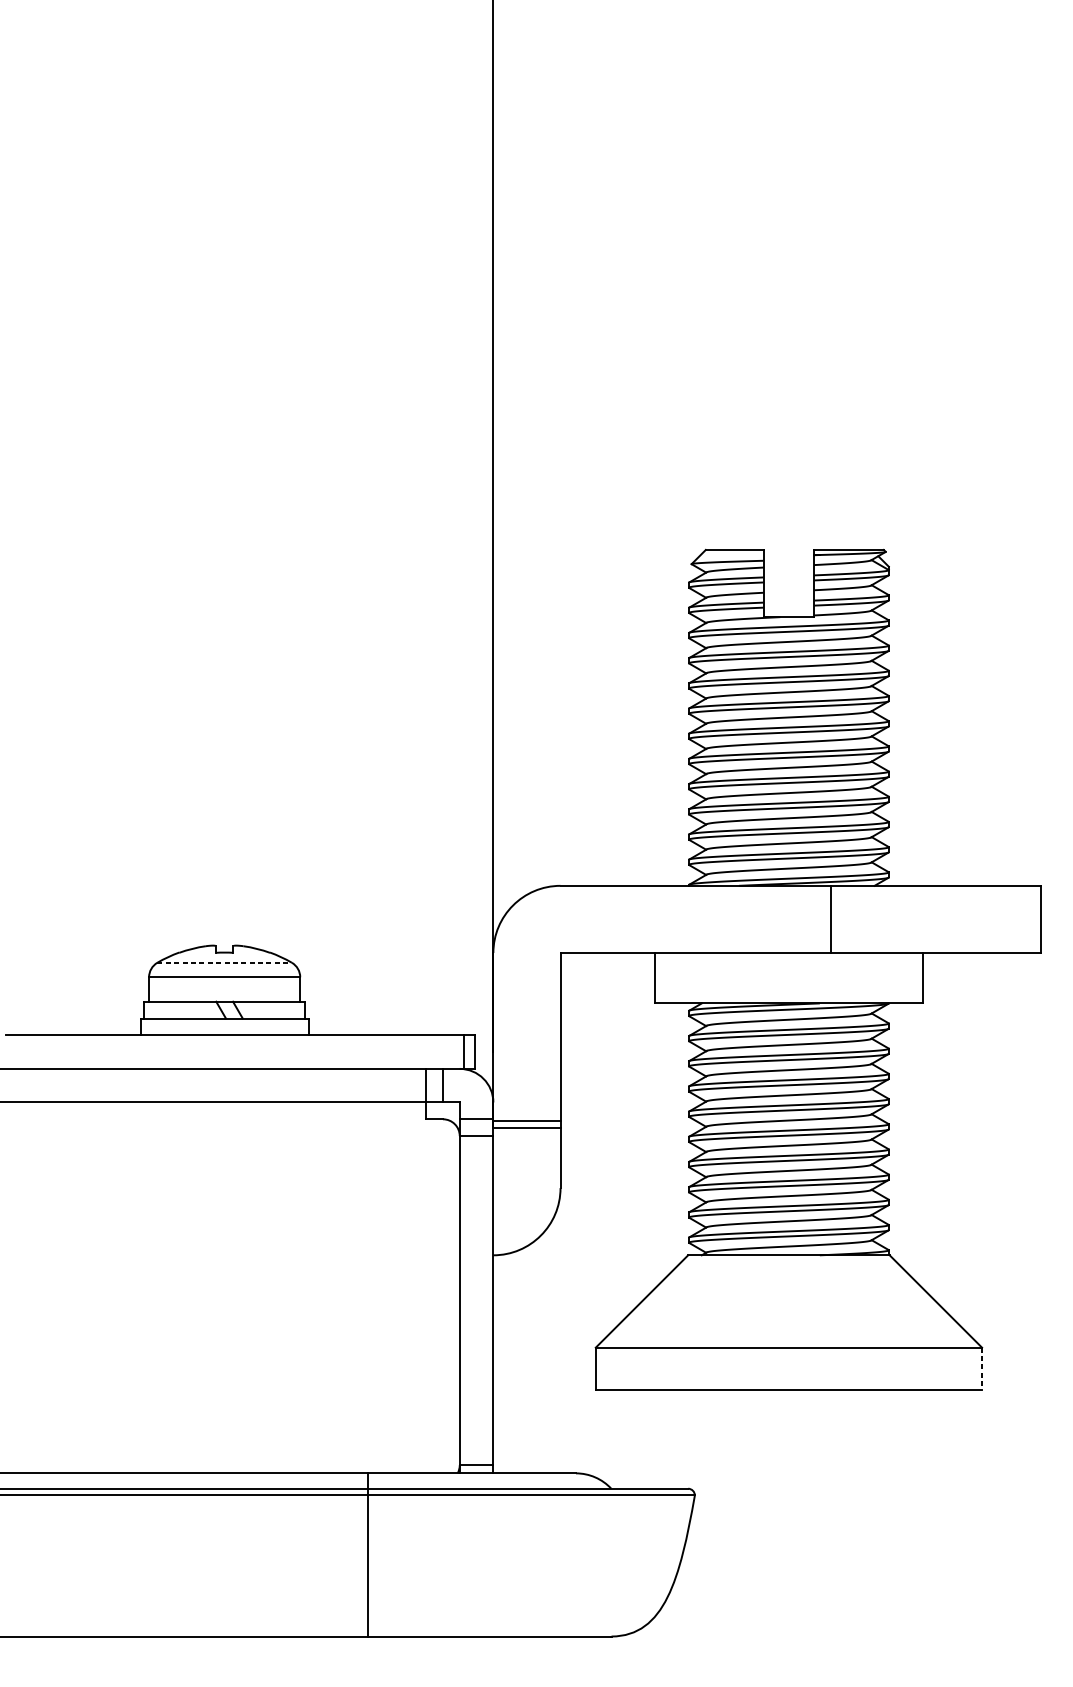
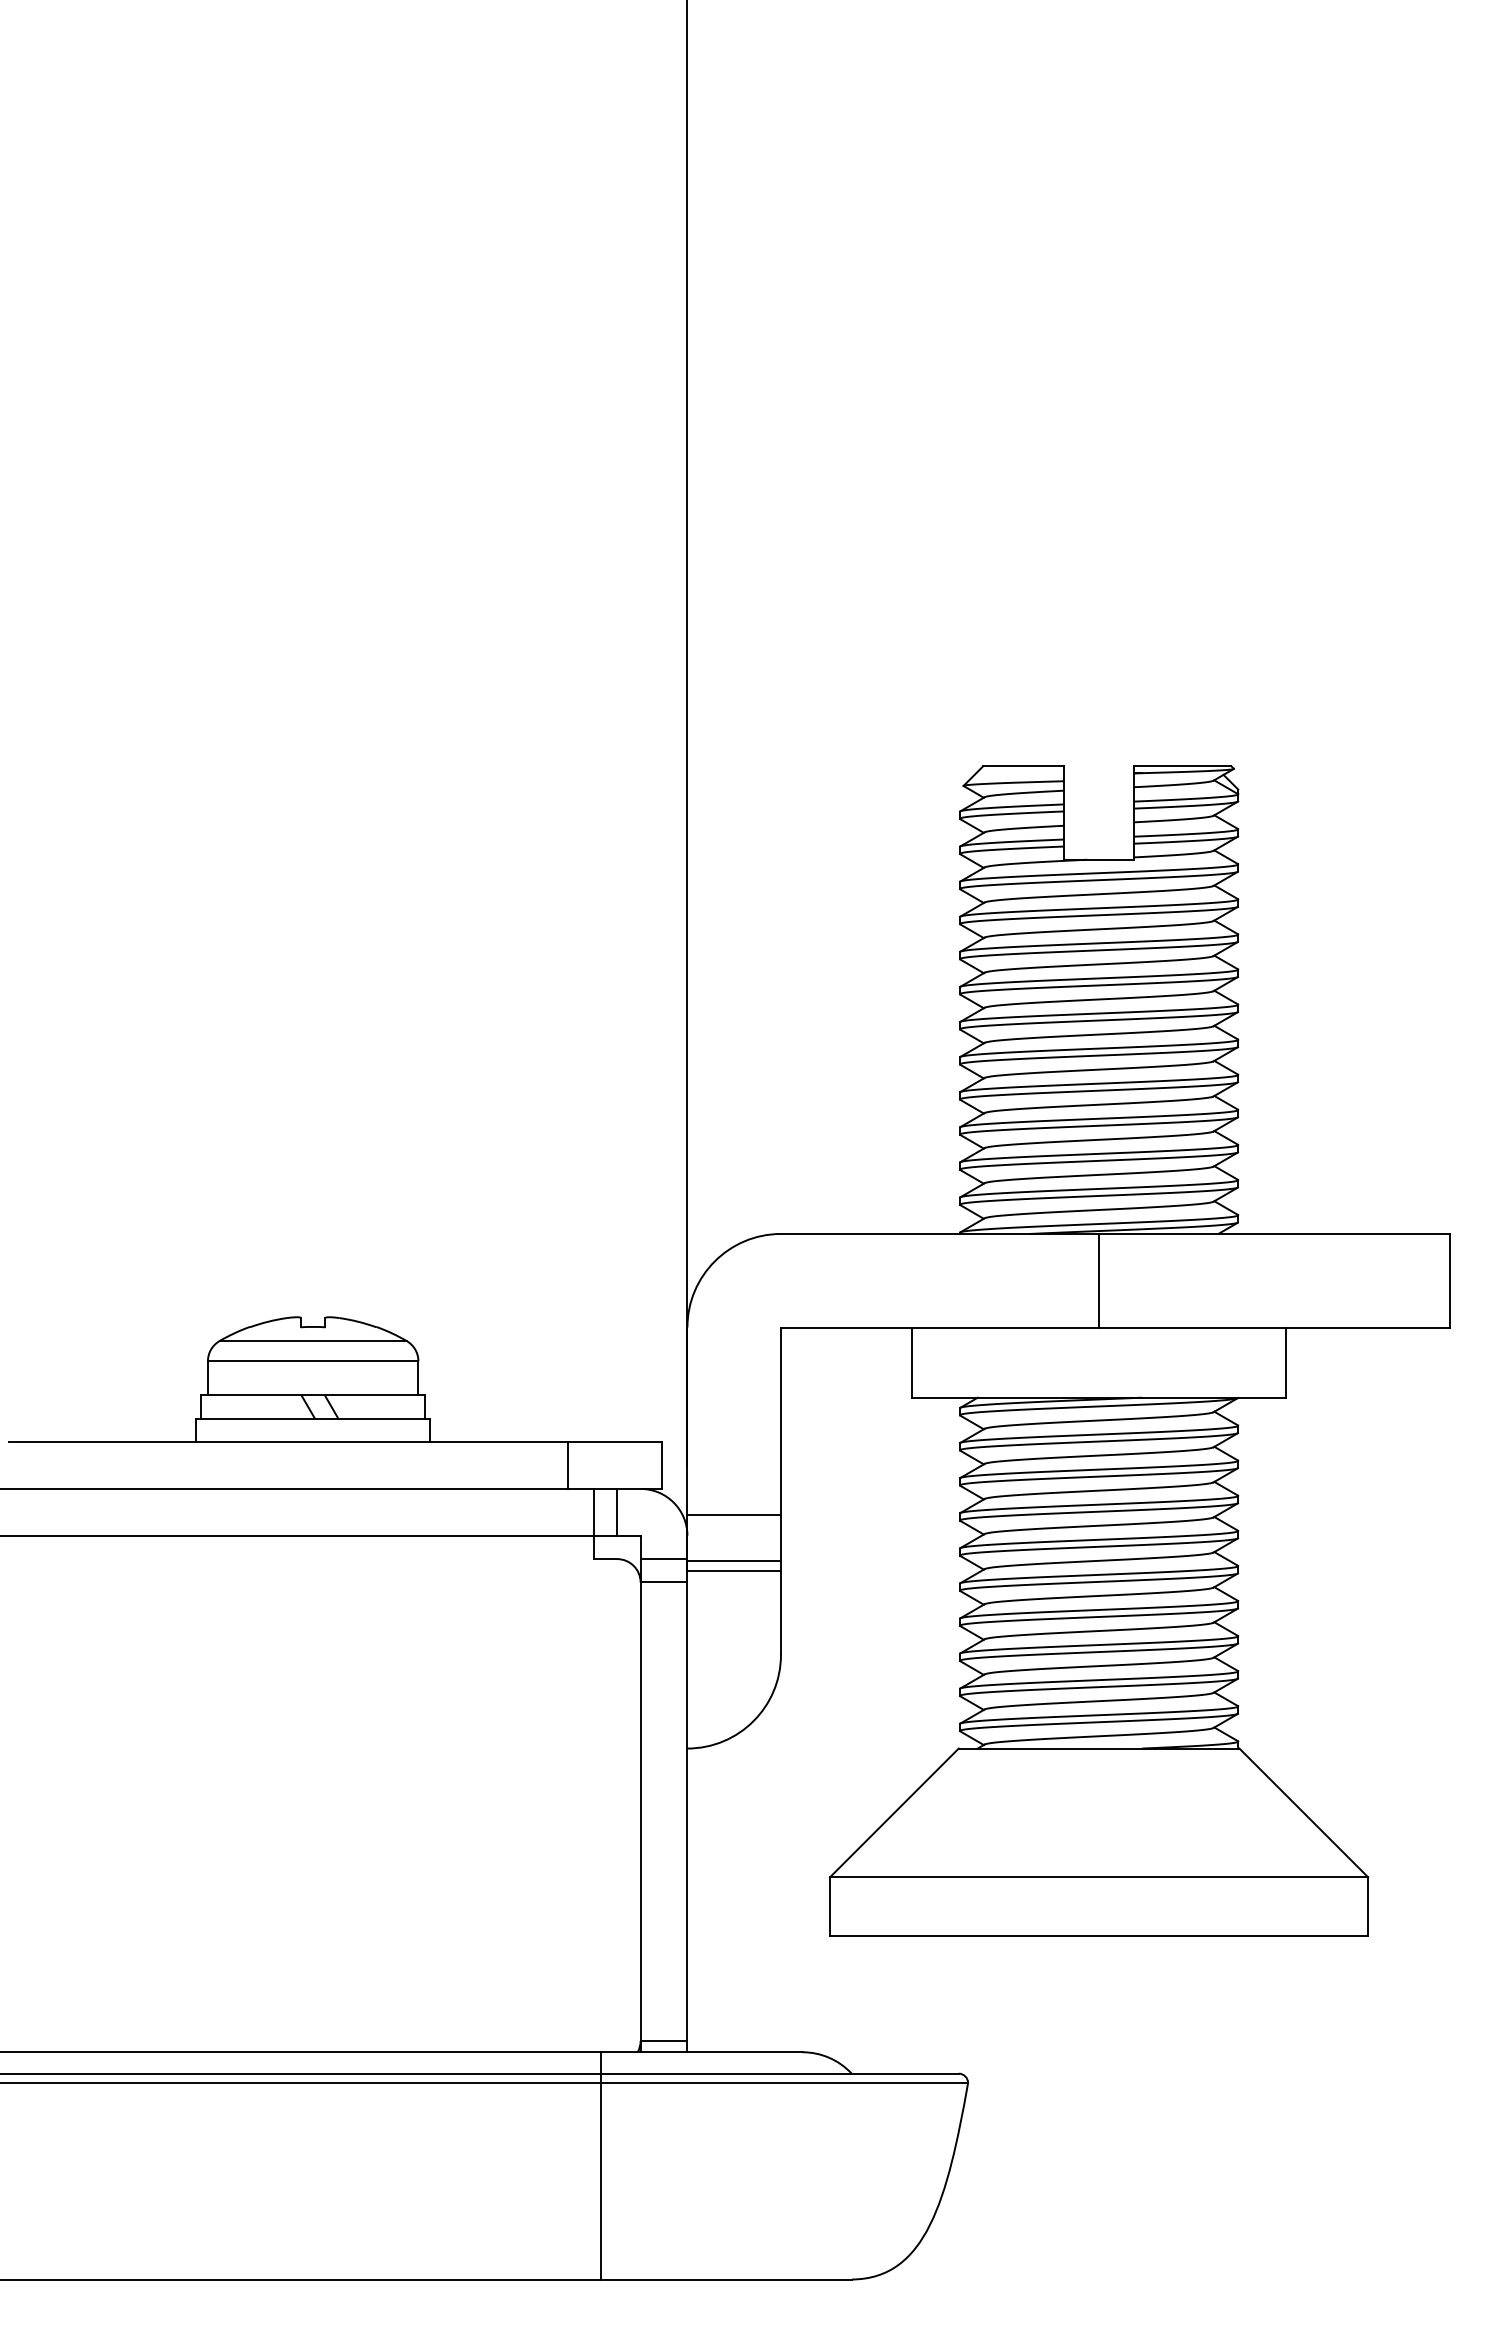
line: (831, 919) -> (1099, 1280), moved
line: (224, 963) -> (313, 1341), dashed -> solid
line: (463, 1052) -> (568, 1465), moved
line: (526, 1087) -> (733, 1514), added
line: (982, 1368) -> (1368, 1906), dashed -> solid
line: (367, 1554) -> (600, 2165), moved

